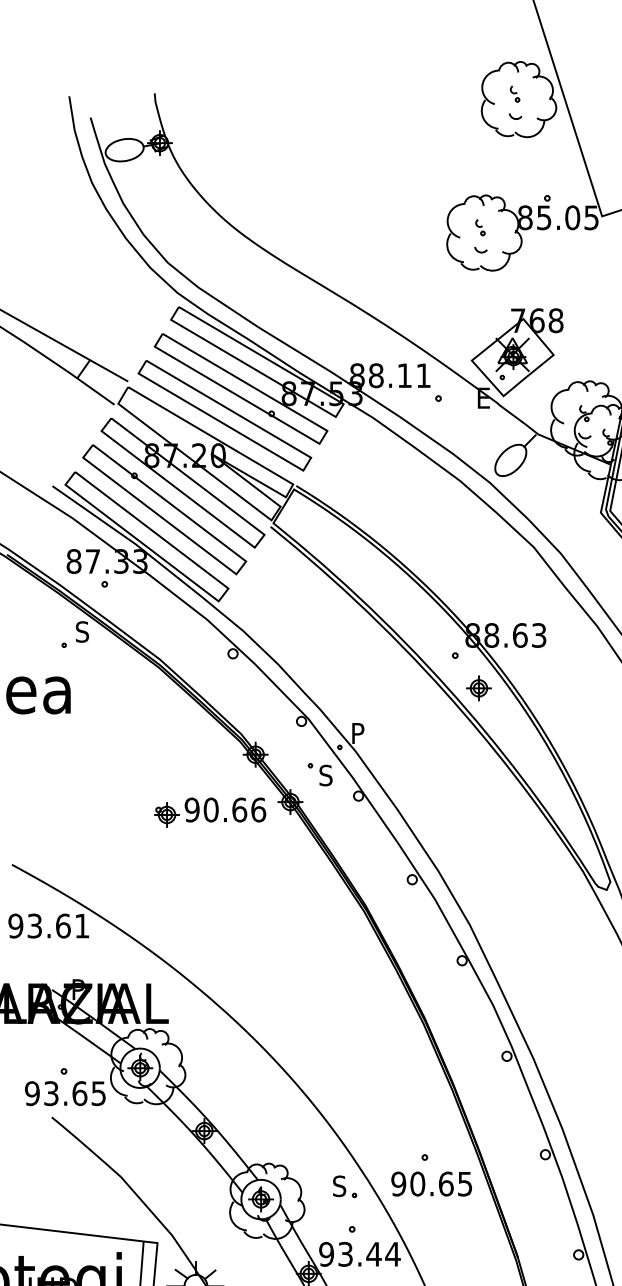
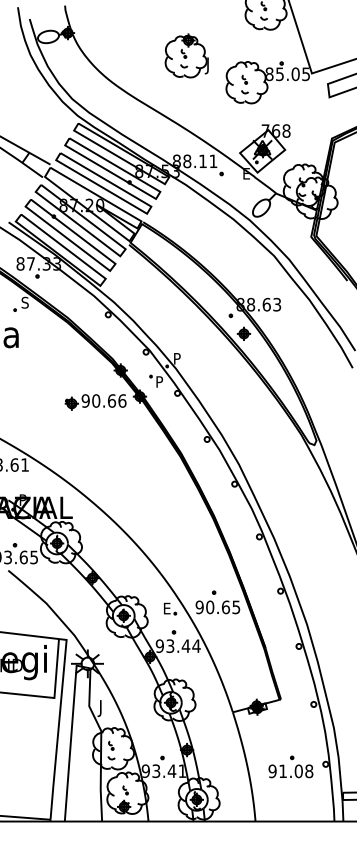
part: (374, 183) -> (186, 55), added
text: (325, 774) -> (159, 381), S -> P
text: (338, 1186) -> (166, 608), S -> E

